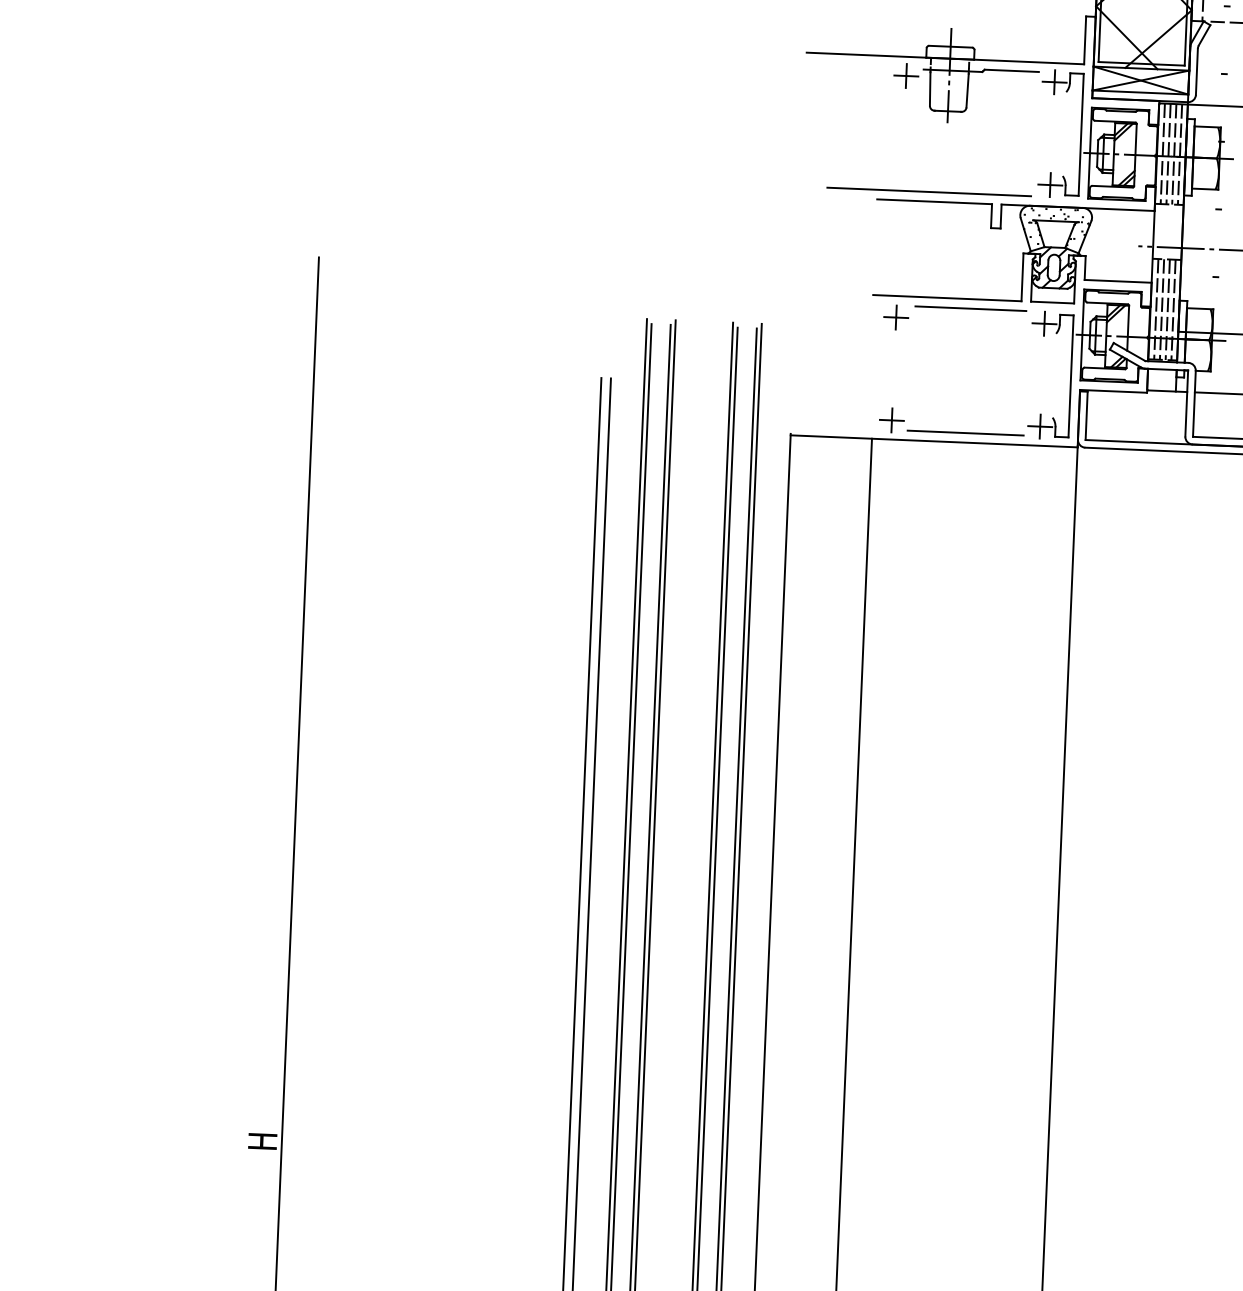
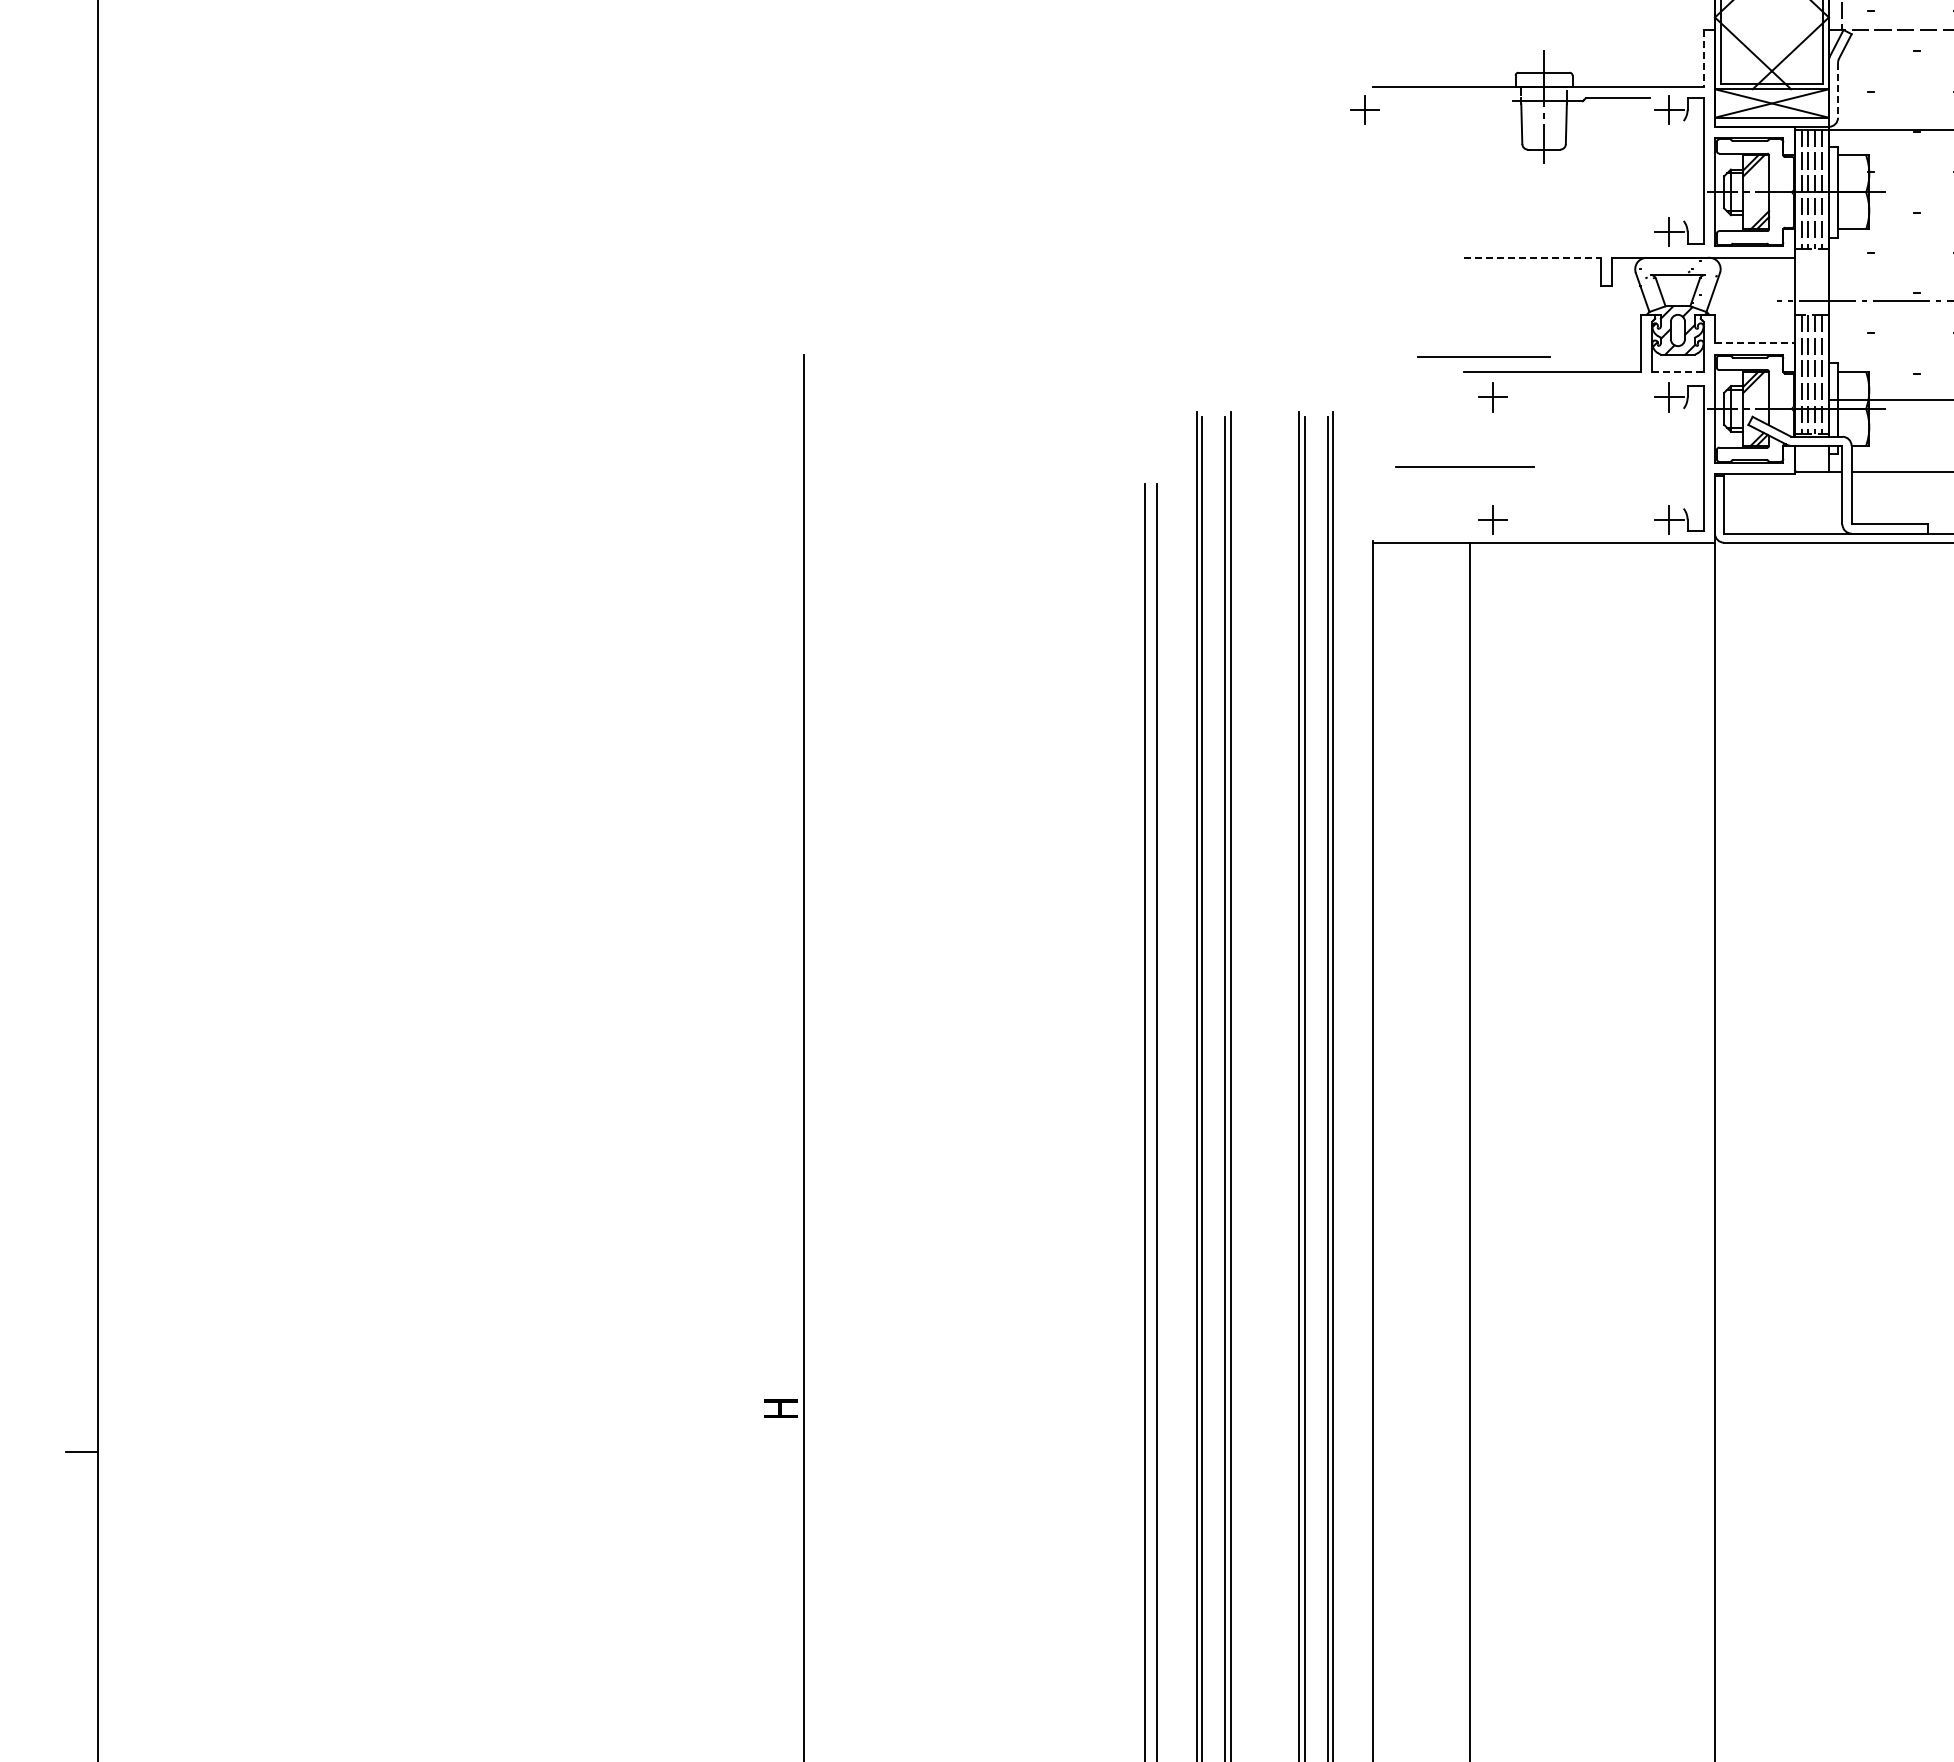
line: (1085, 41) -> (1703, 59), solid -> dashed
line: (1197, 72) -> (1838, 90), solid -> dashed
part: (906, 75) -> (1364, 109), moved
line: (928, 191) -> (1525, 246), removed
line: (935, 201) -> (1533, 257), solid -> dashed
line: (1117, 281) -> (1754, 343), solid -> dashed
line: (1052, 302) -> (1677, 371), solid -> dashed
line: (970, 308) -> (1483, 356), moved
line: (965, 432) -> (1464, 466), moved

